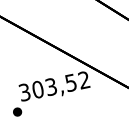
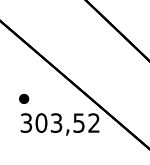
part: (17, 111) -> (24, 98), moved

